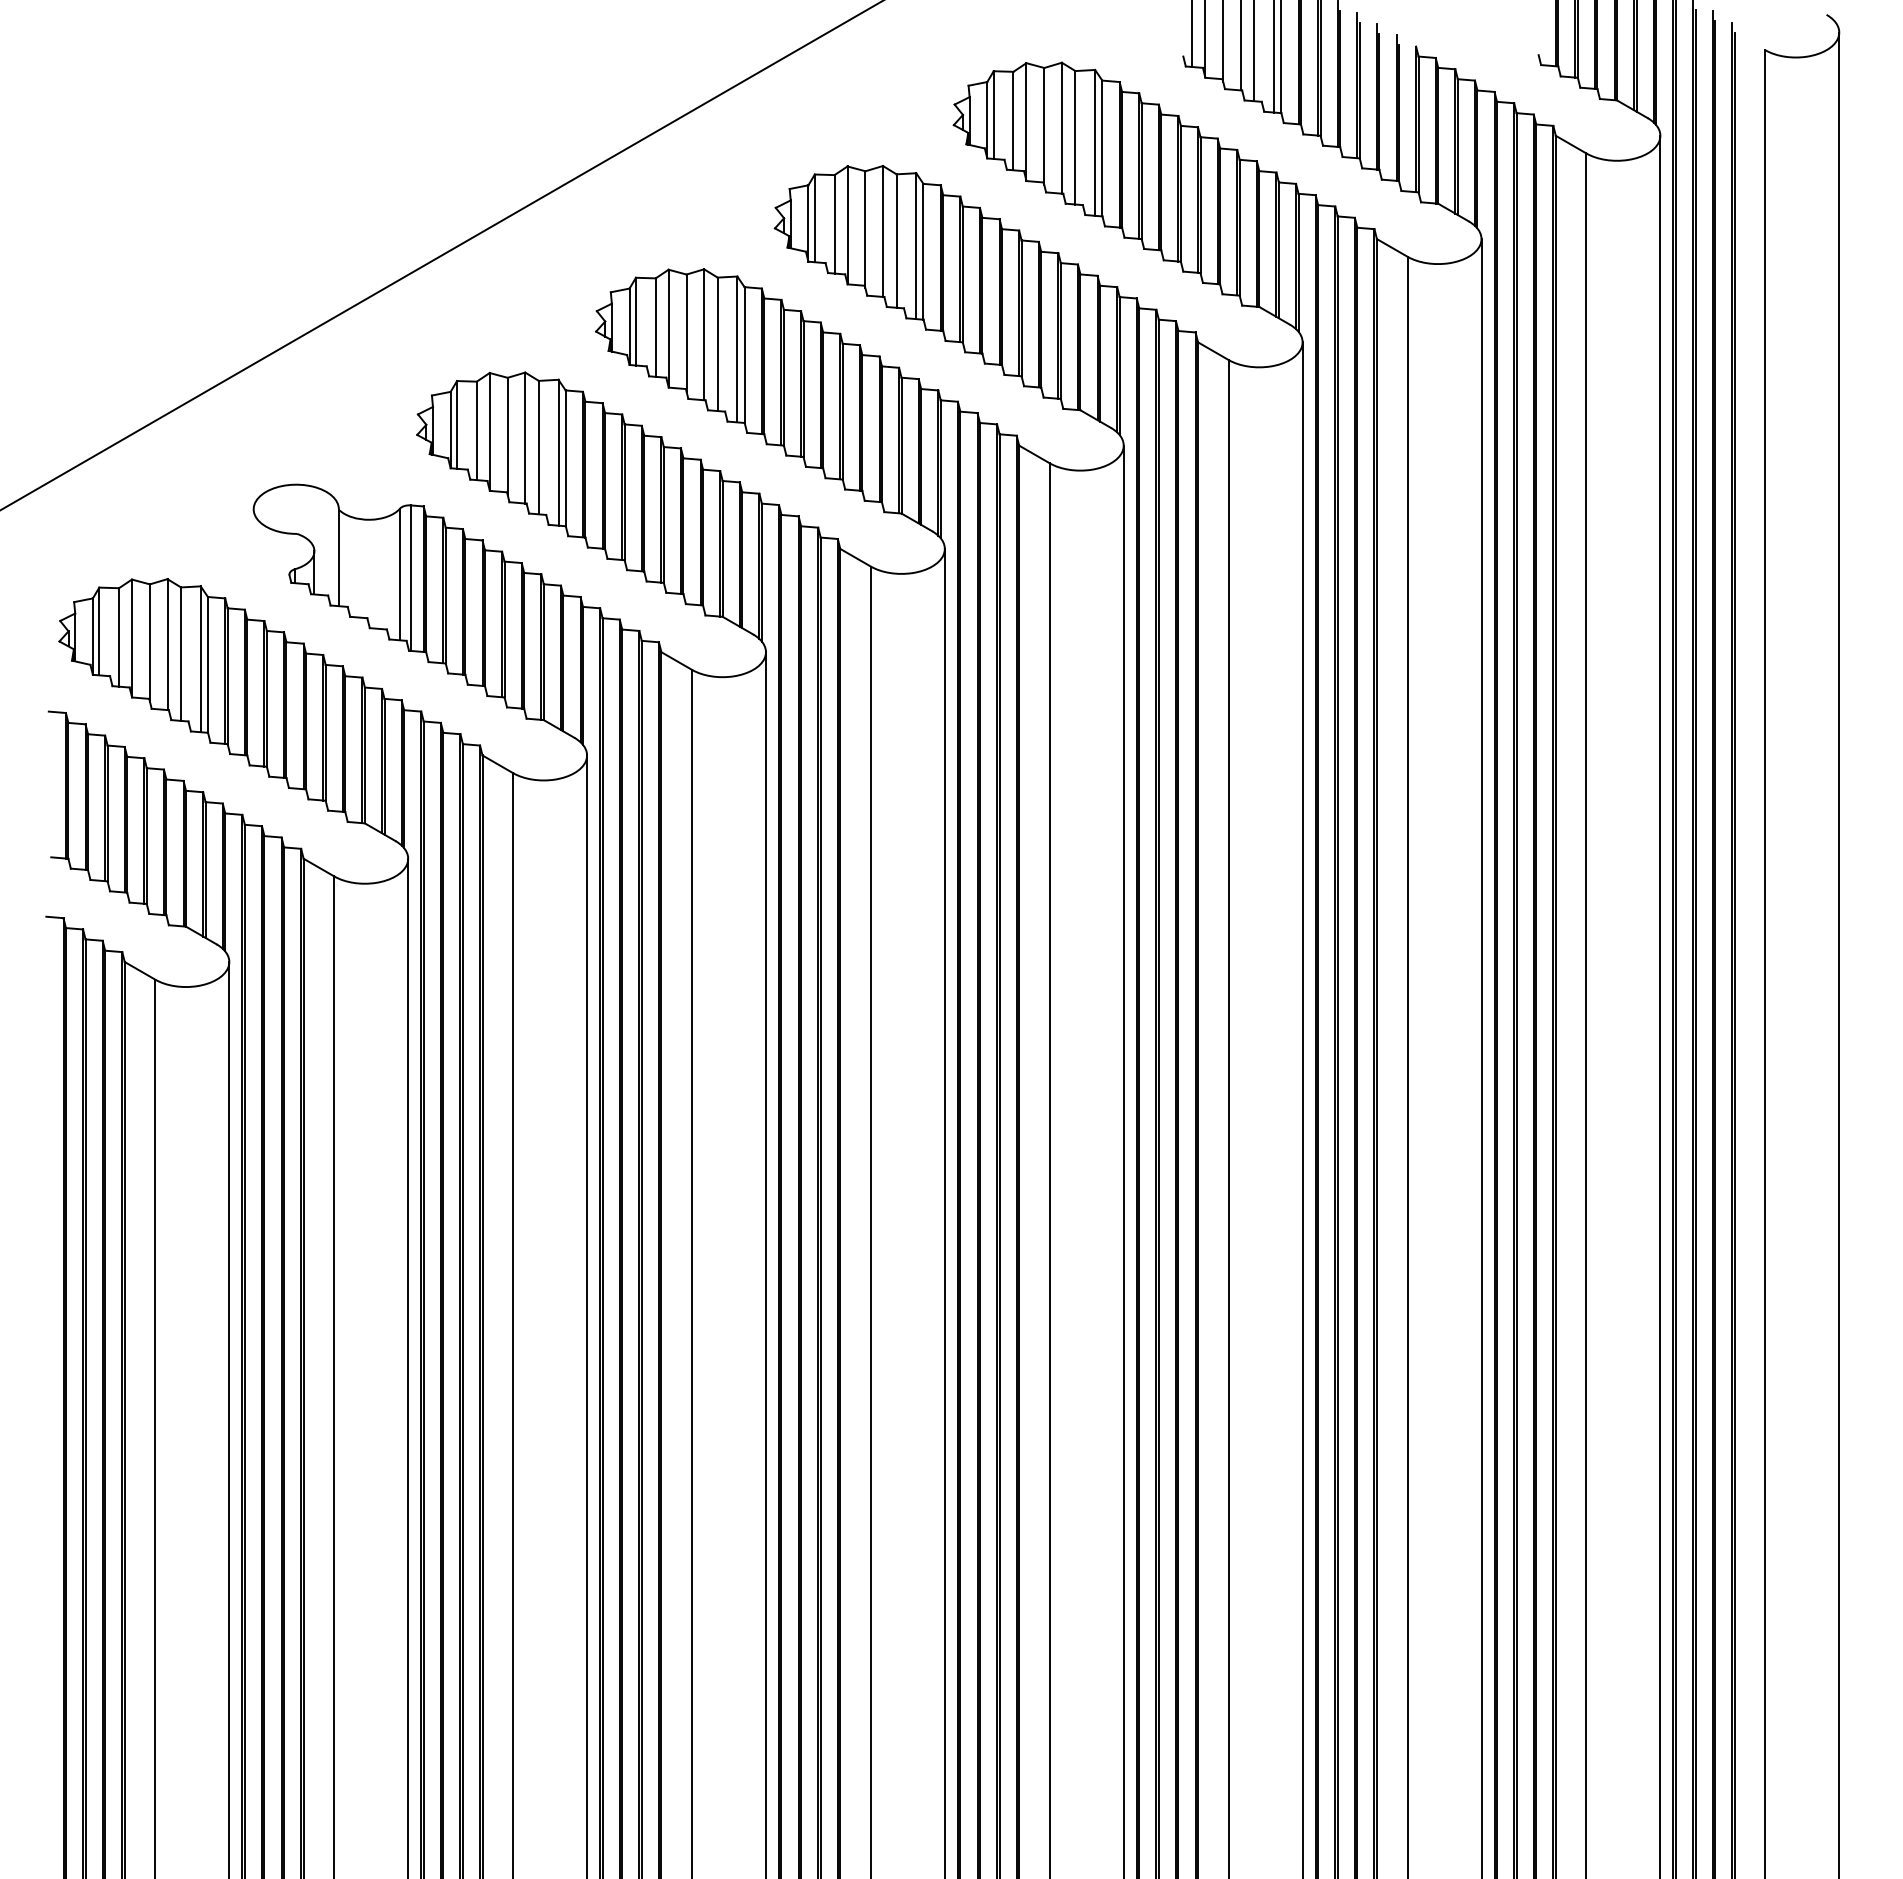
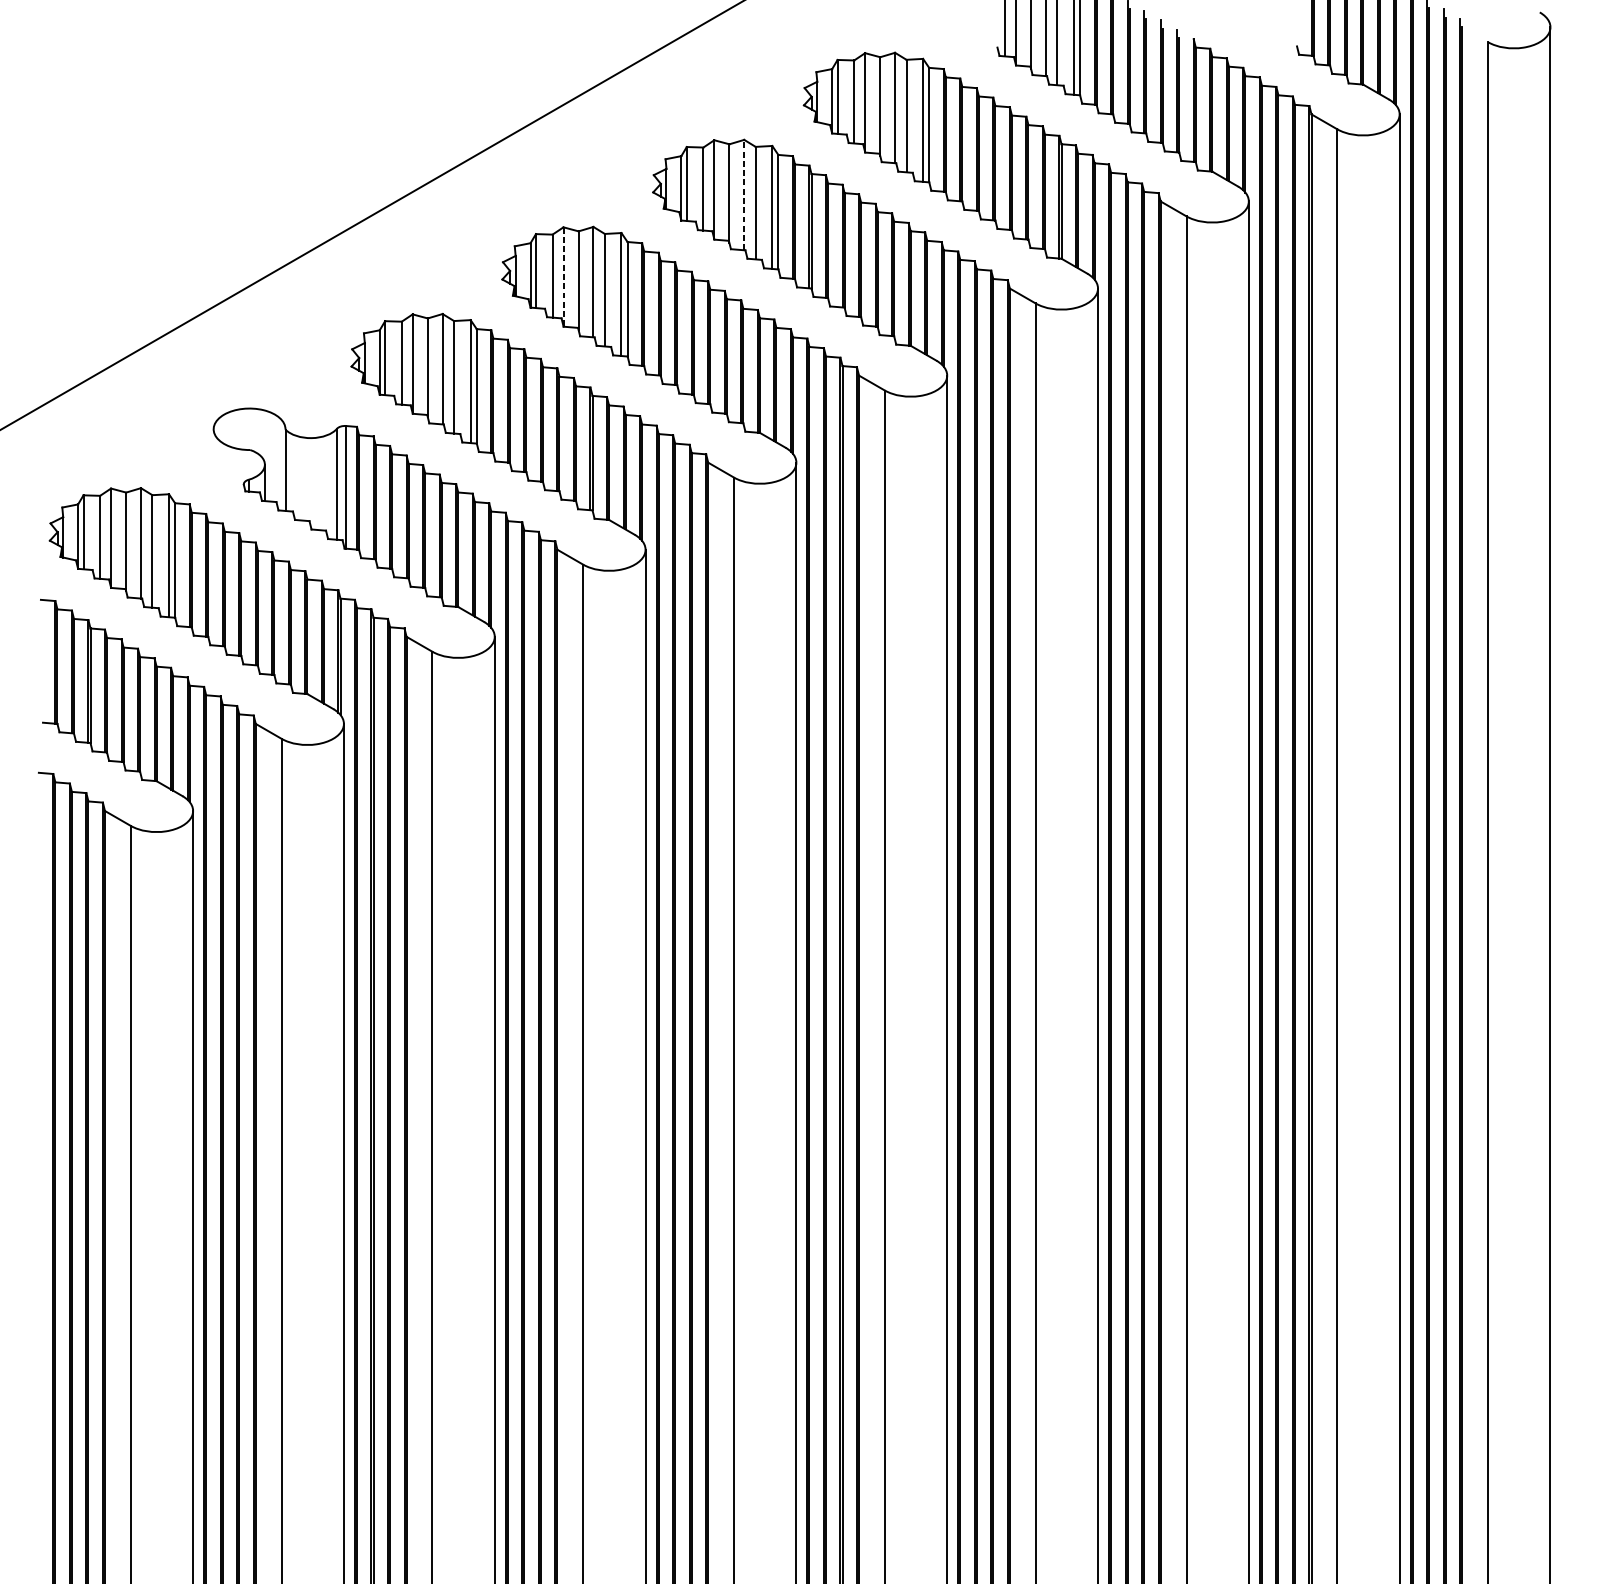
line: (883, 231) -> (744, 195), solid -> dashed
line: (668, 328) -> (563, 276), solid -> dashed

